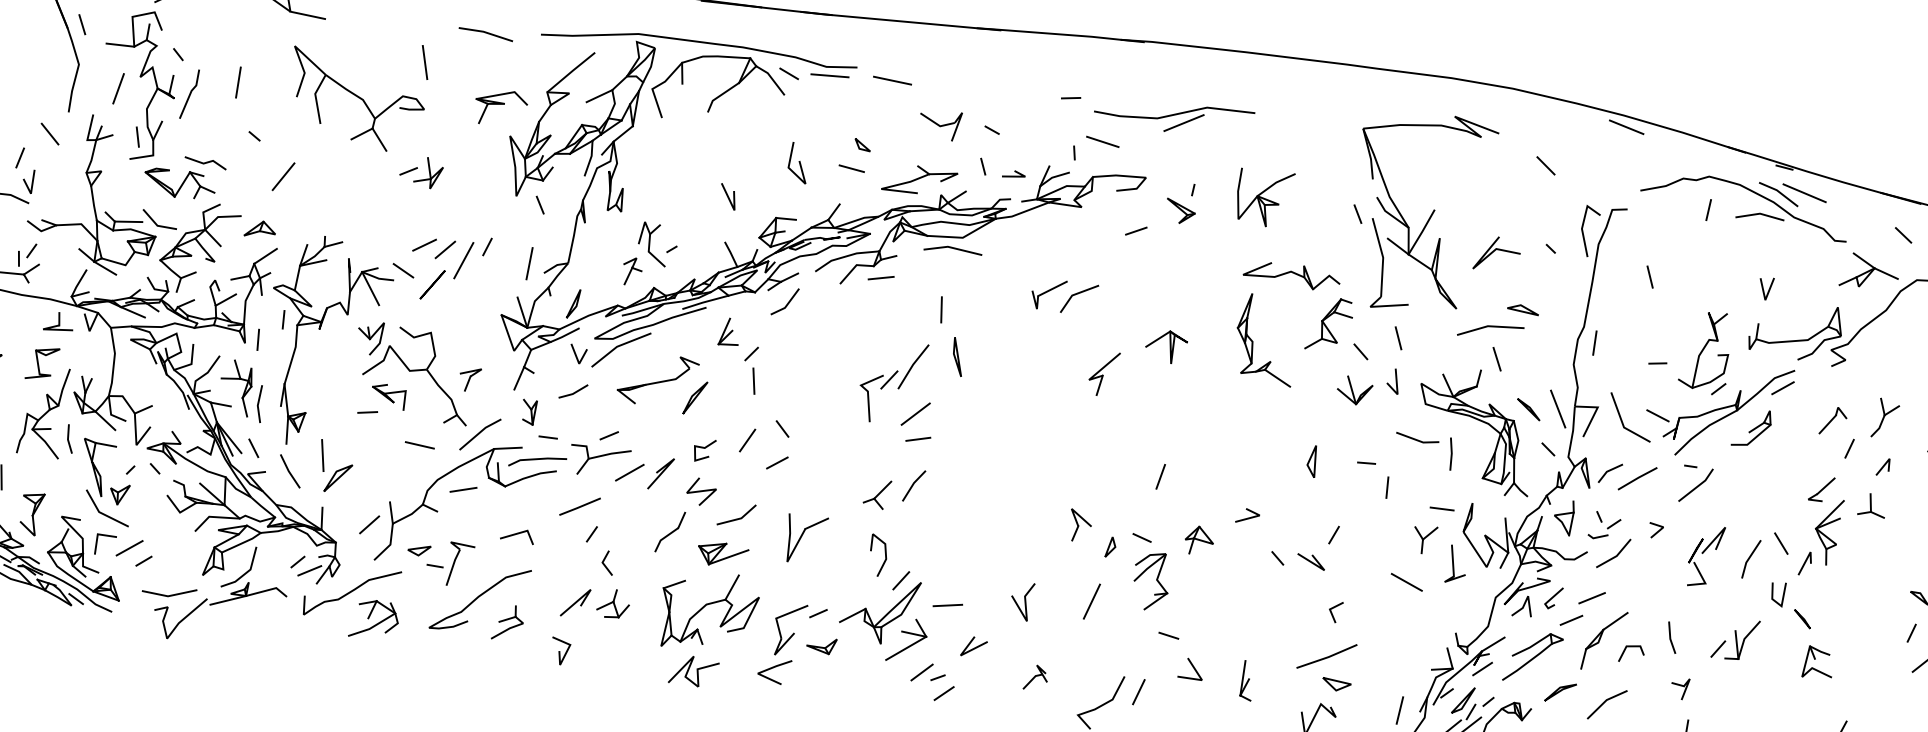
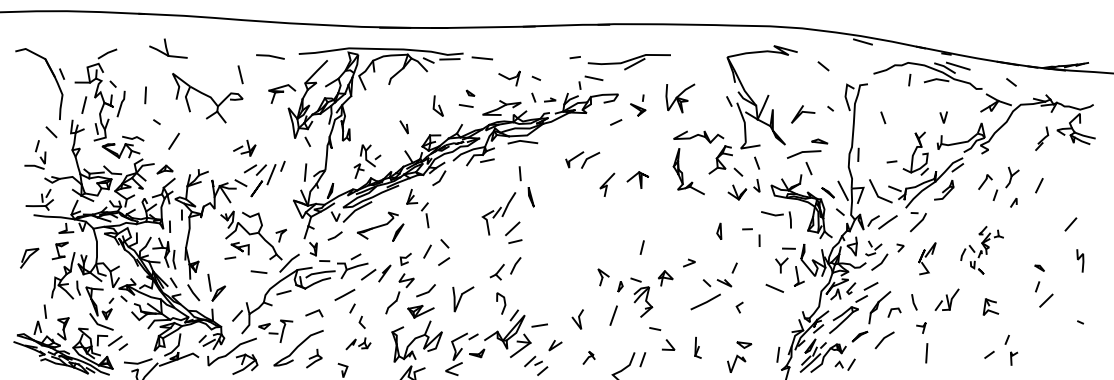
part: (420, 170) -> (244, 147), moved
part: (1104, 373) -> (607, 184), moved
part: (1811, 551) -> (981, 250), size x0.6
part: (596, 602) -> (358, 343), size x0.7
line: (1326, 655) -> (705, 301), moved

